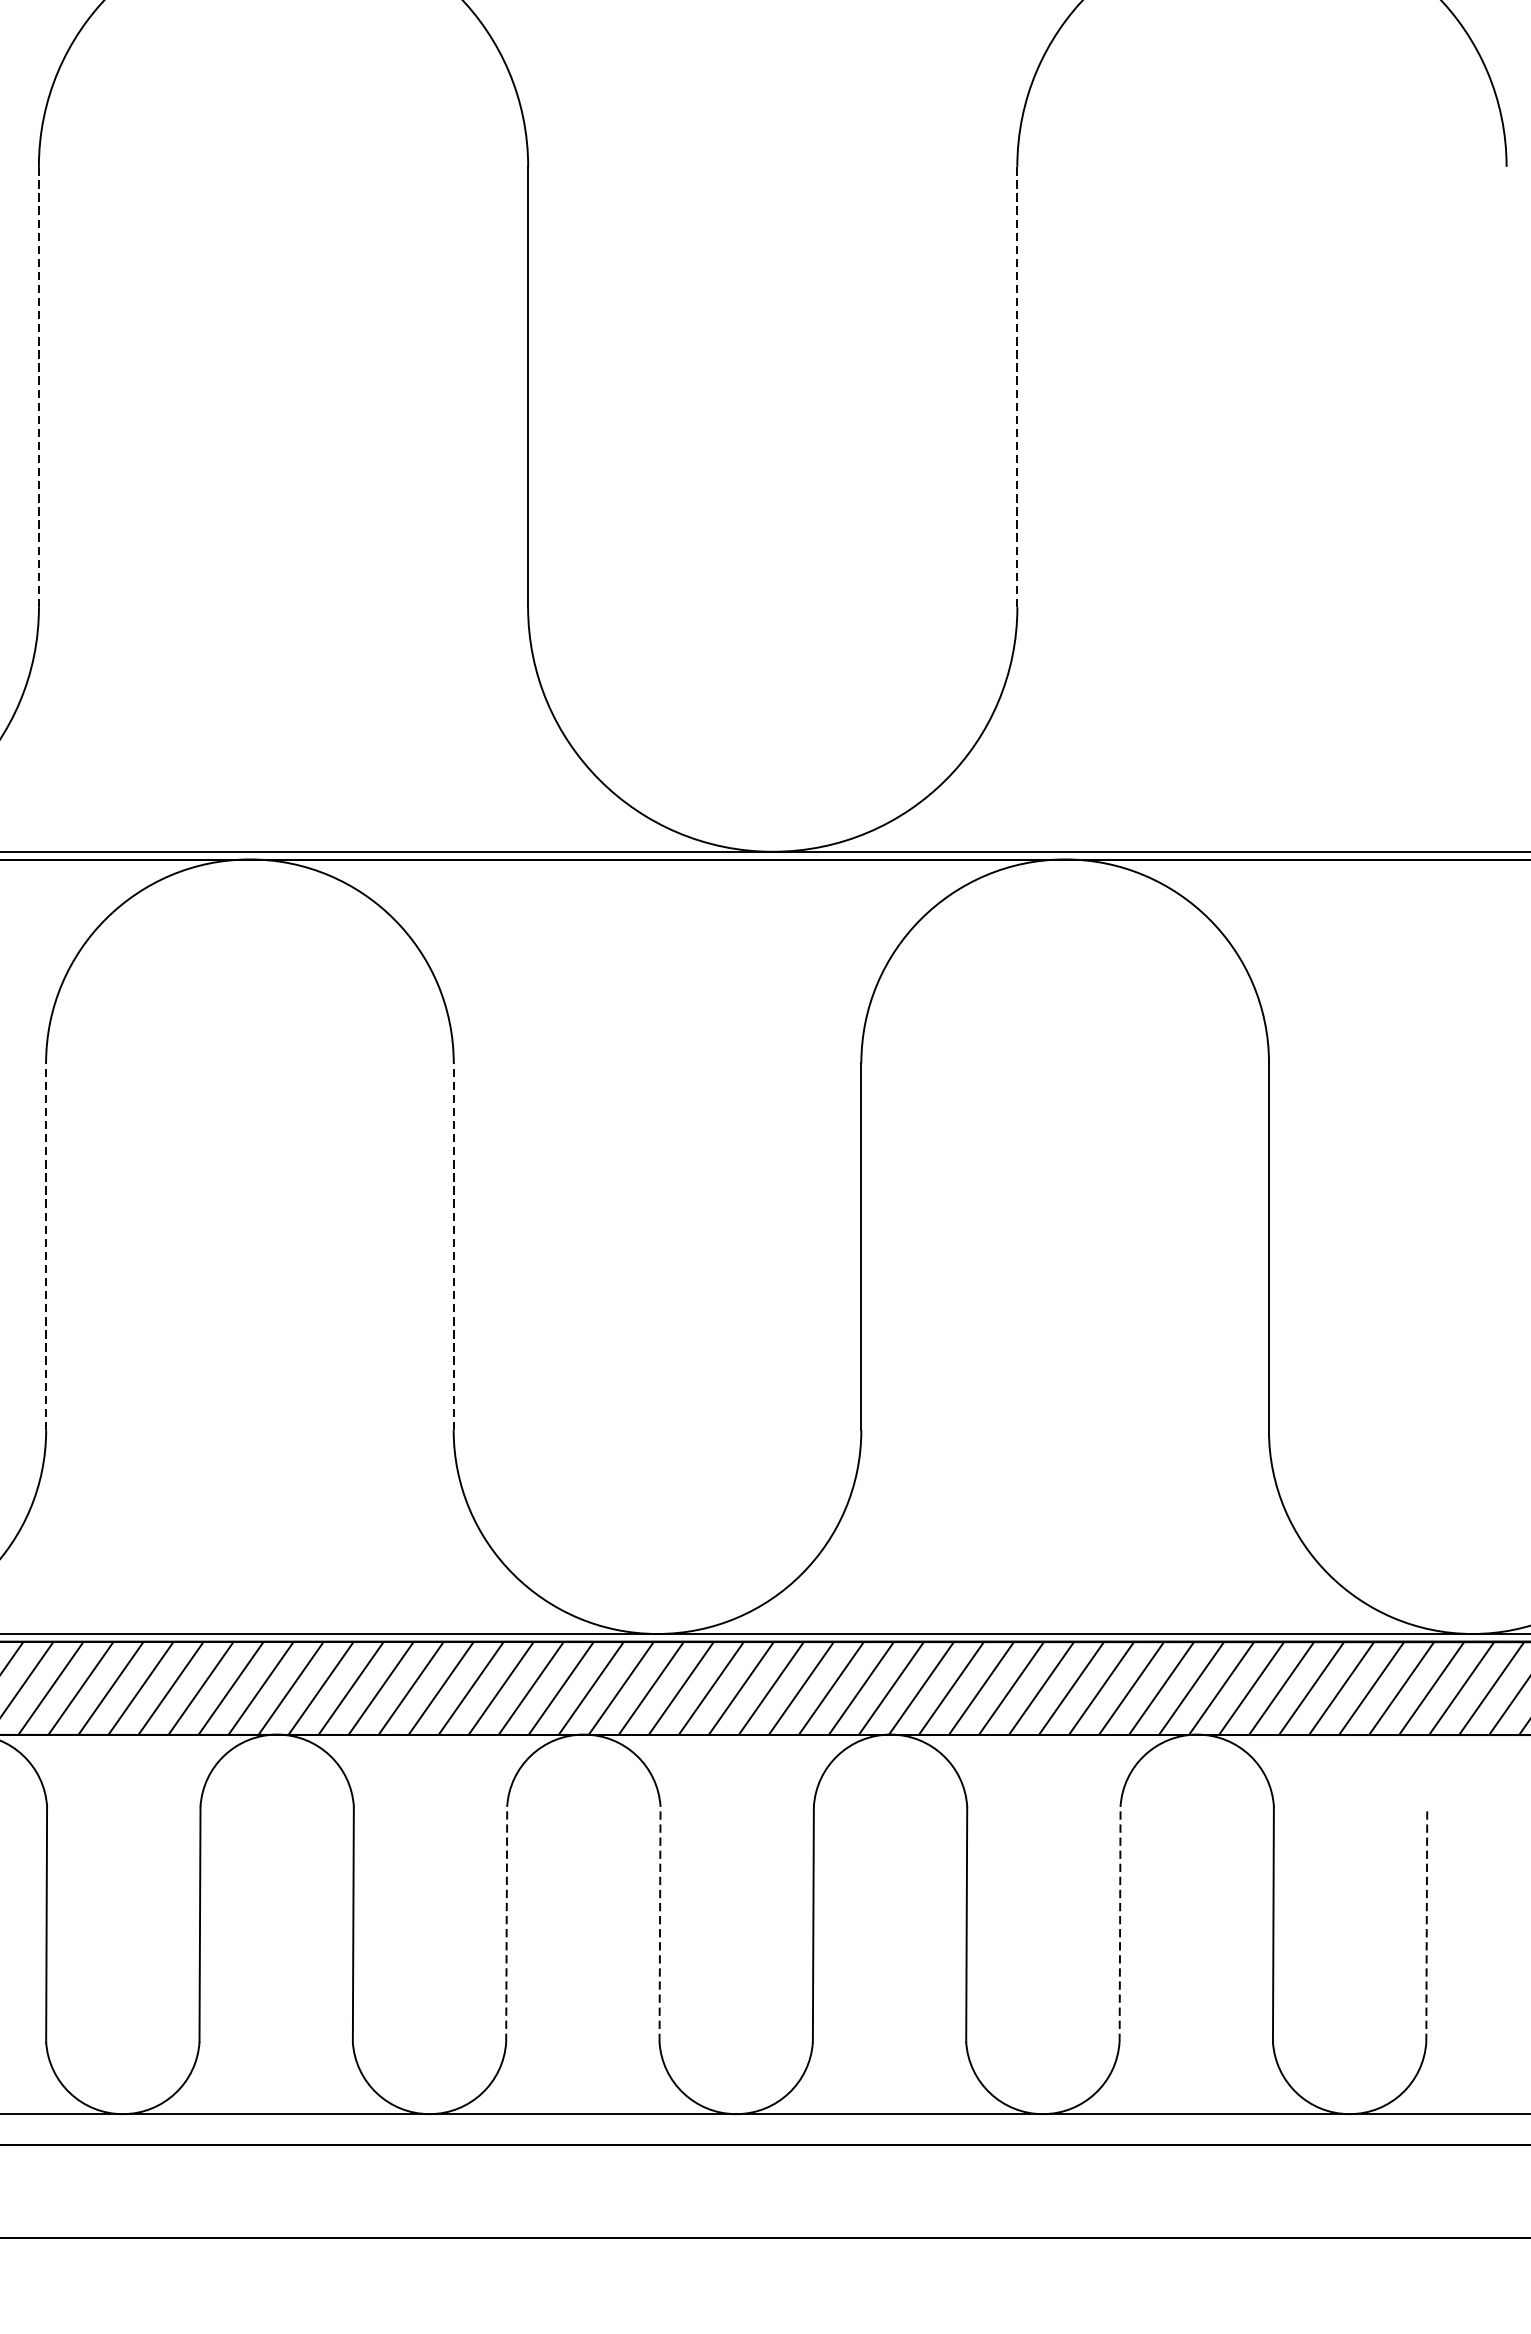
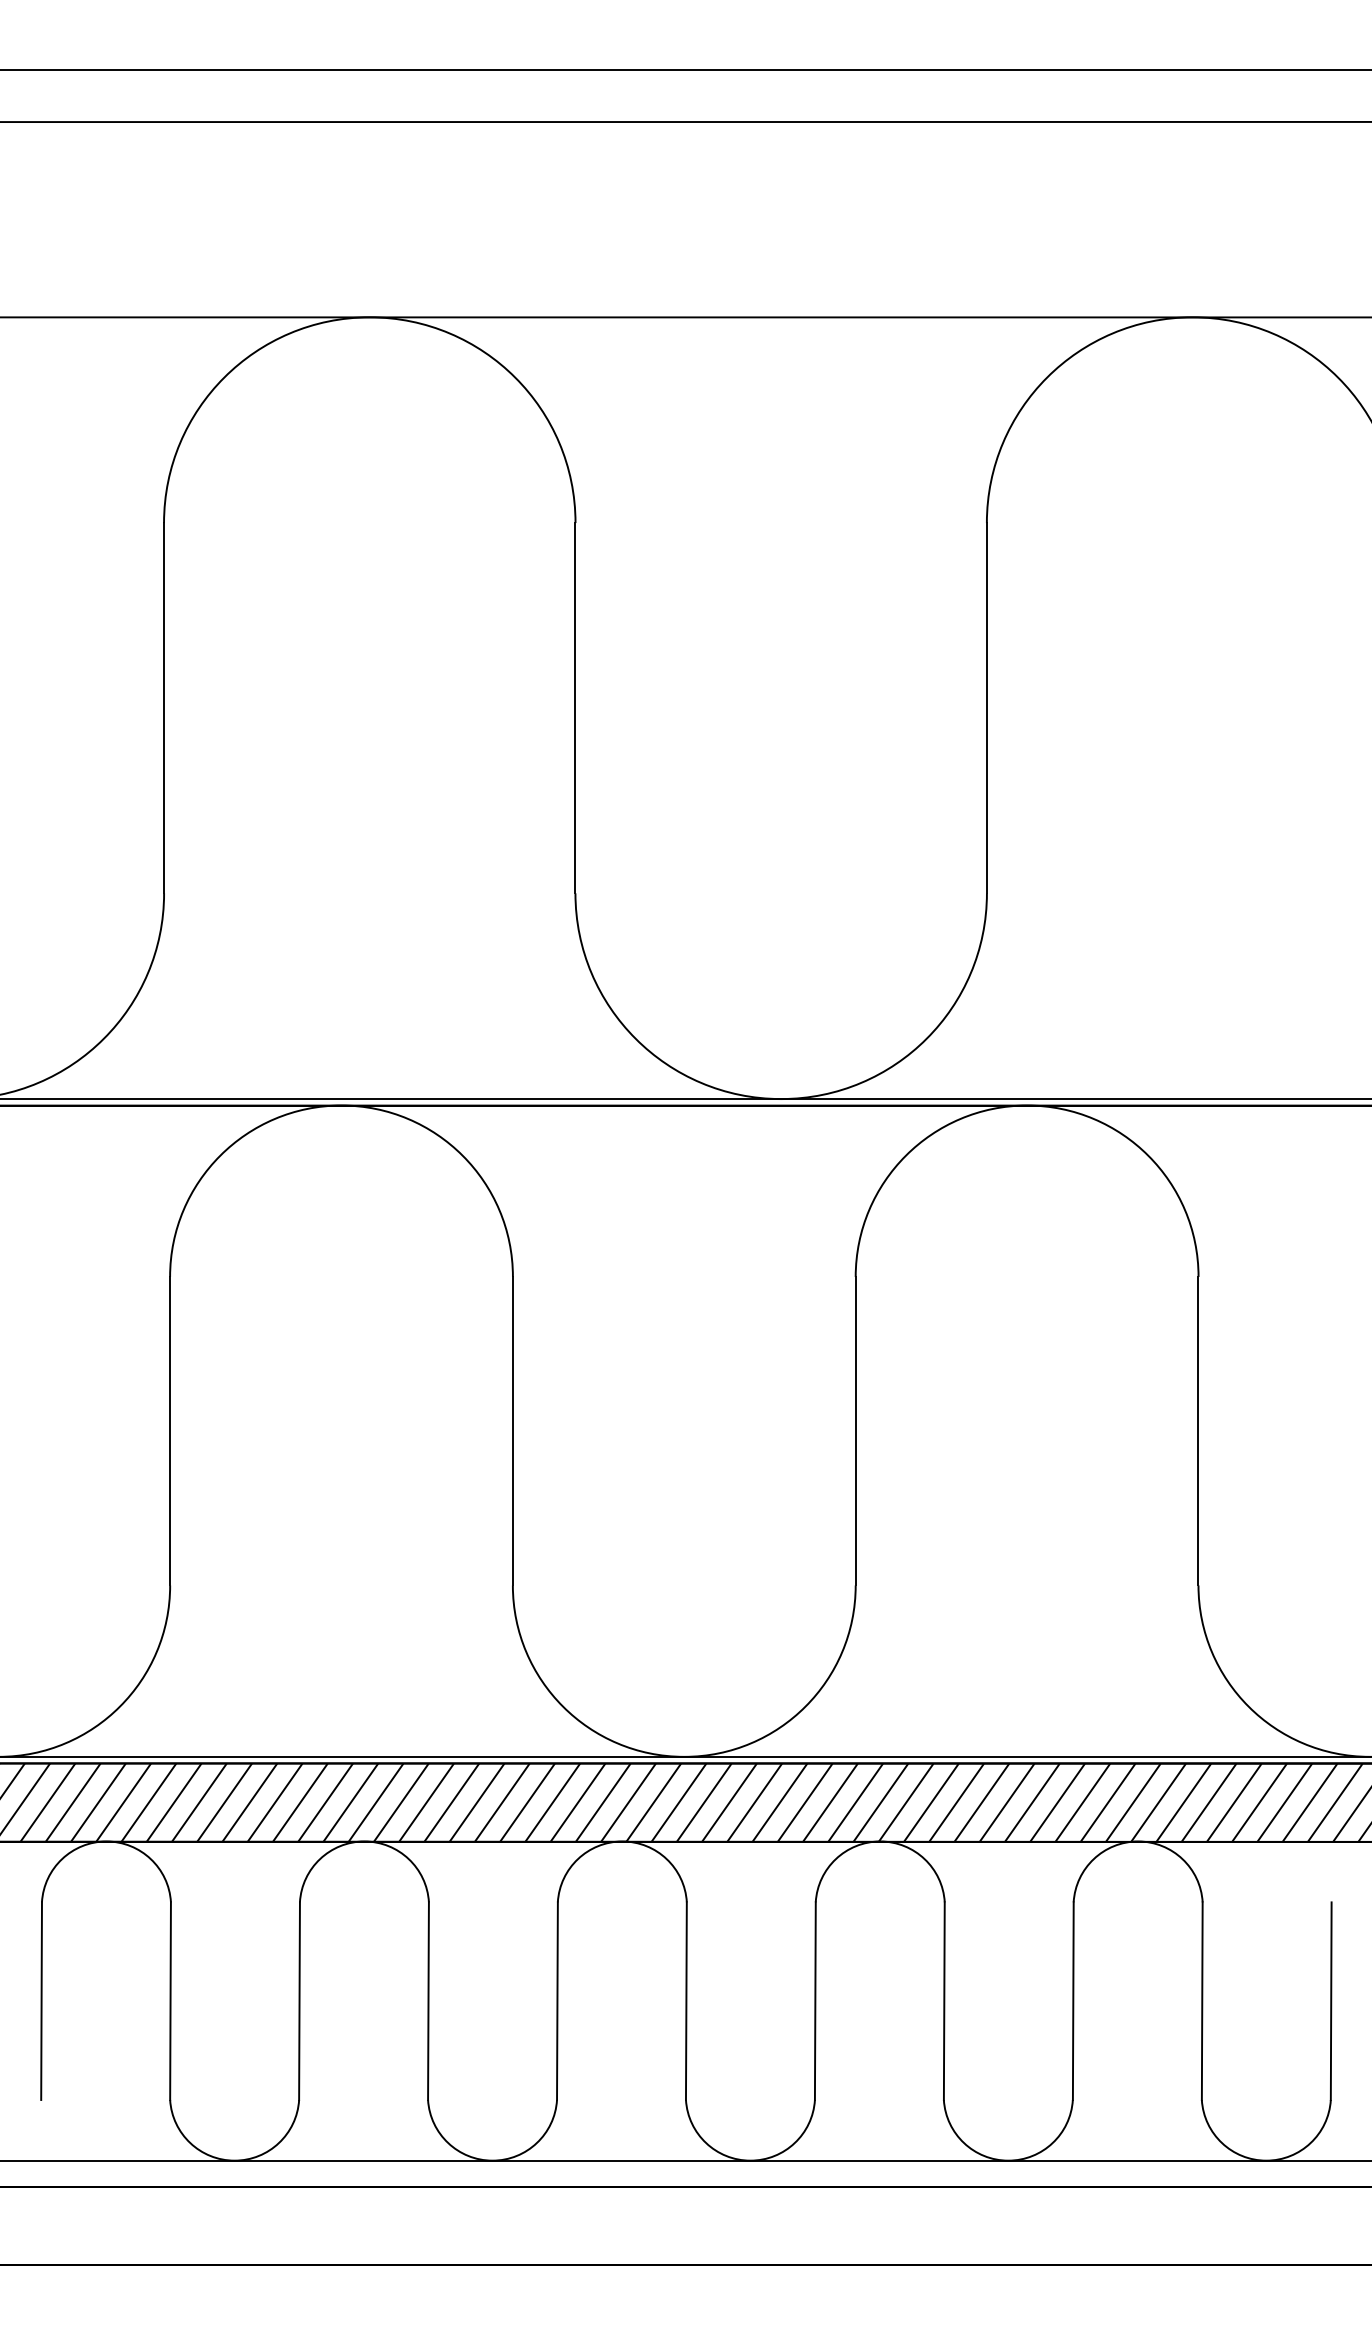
line: (39, 386) -> (164, 707), dashed -> solid
line: (1016, 386) -> (986, 707), dashed -> solid
line: (46, 1245) -> (170, 1430), dashed -> solid
line: (453, 1245) -> (512, 1430), dashed -> solid
line: (506, 1924) -> (557, 2001), dashed -> solid
line: (660, 1924) -> (686, 2001), dashed -> solid
line: (1120, 1924) -> (1073, 2001), dashed -> solid
line: (1427, 1924) -> (1331, 2001), dashed -> solid

